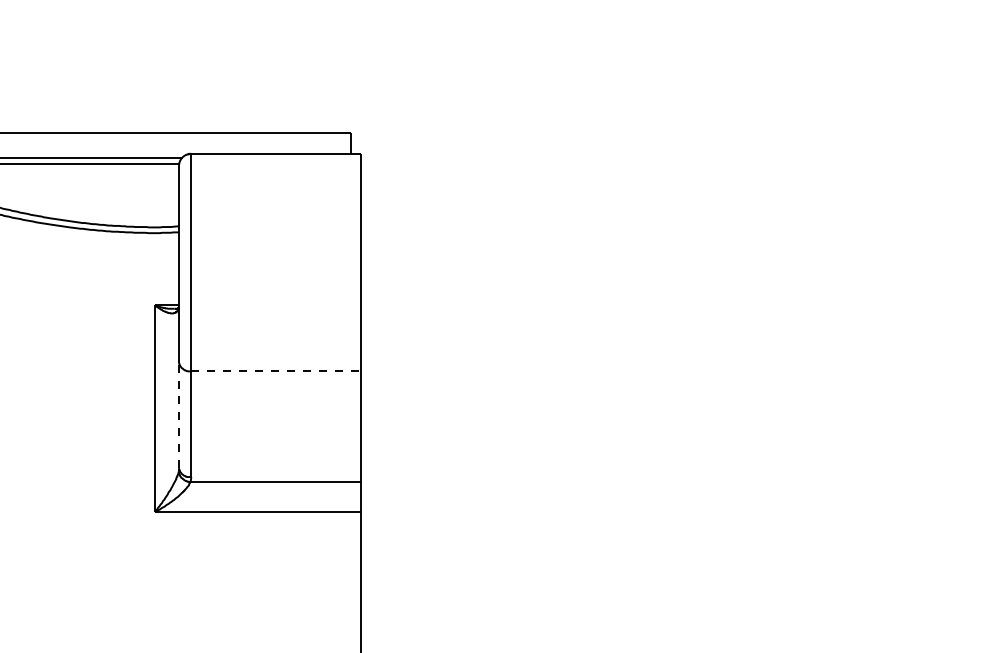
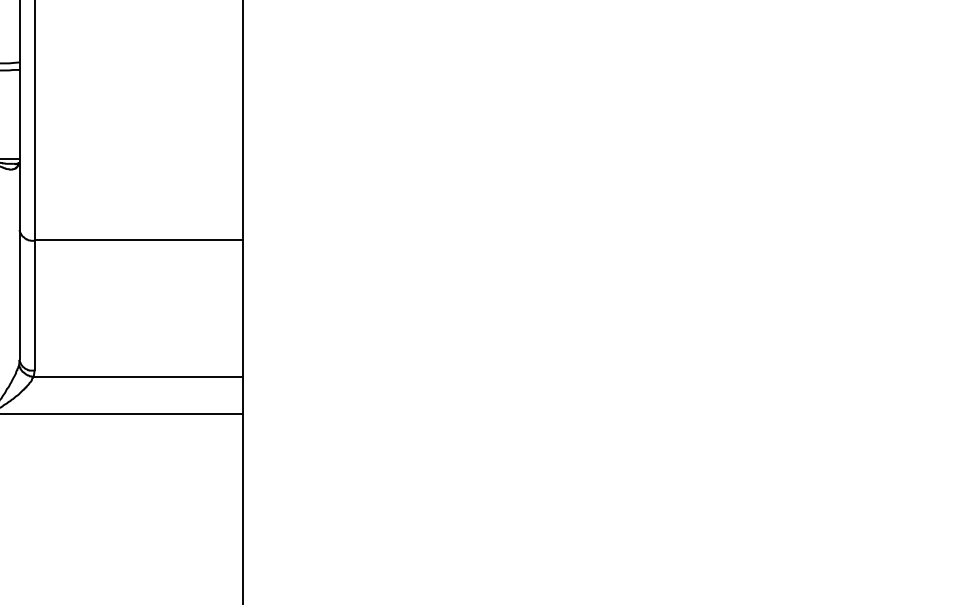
line: (276, 371) -> (139, 240), dashed -> solid
line: (179, 415) -> (20, 294), dashed -> solid

